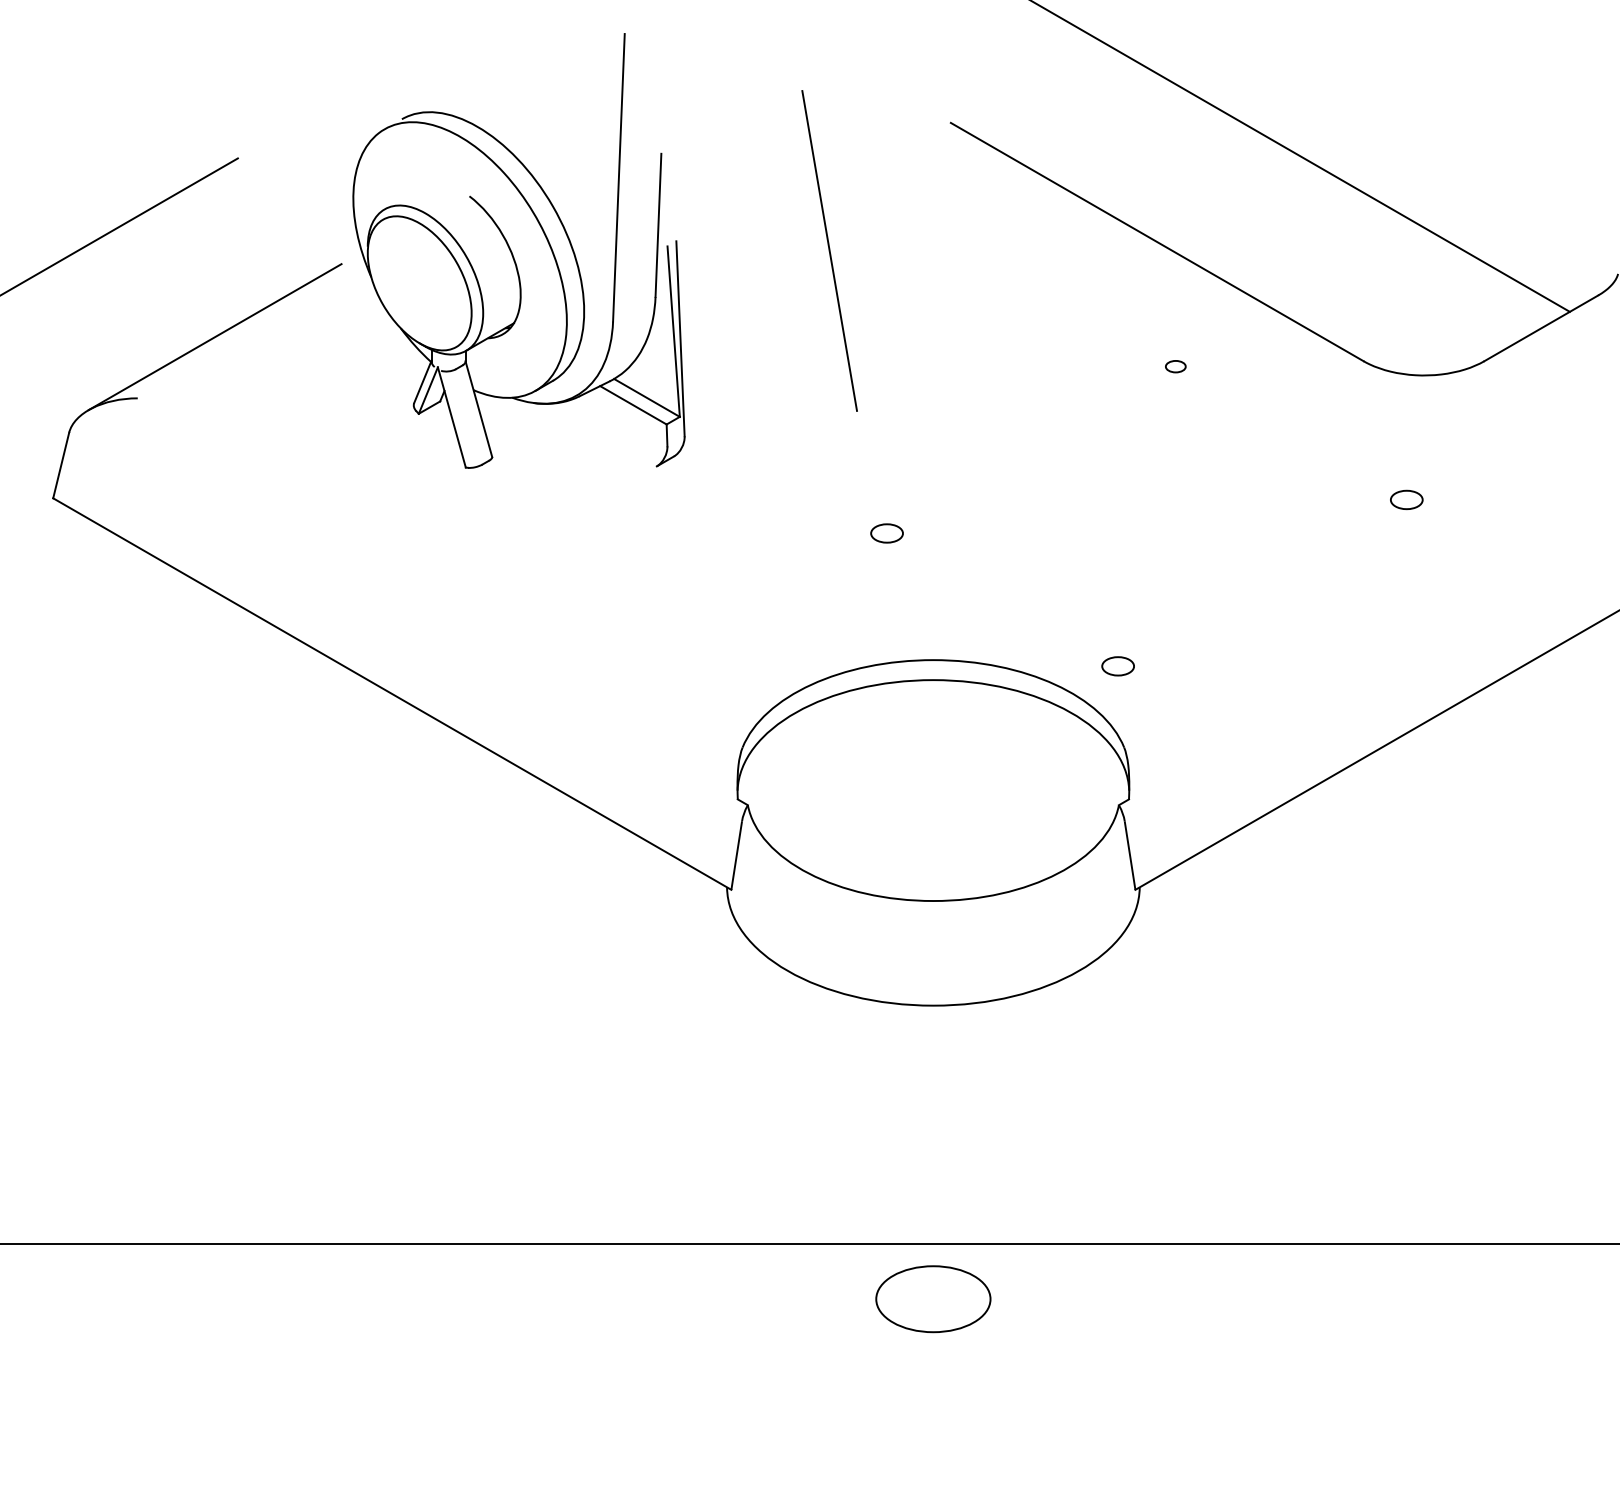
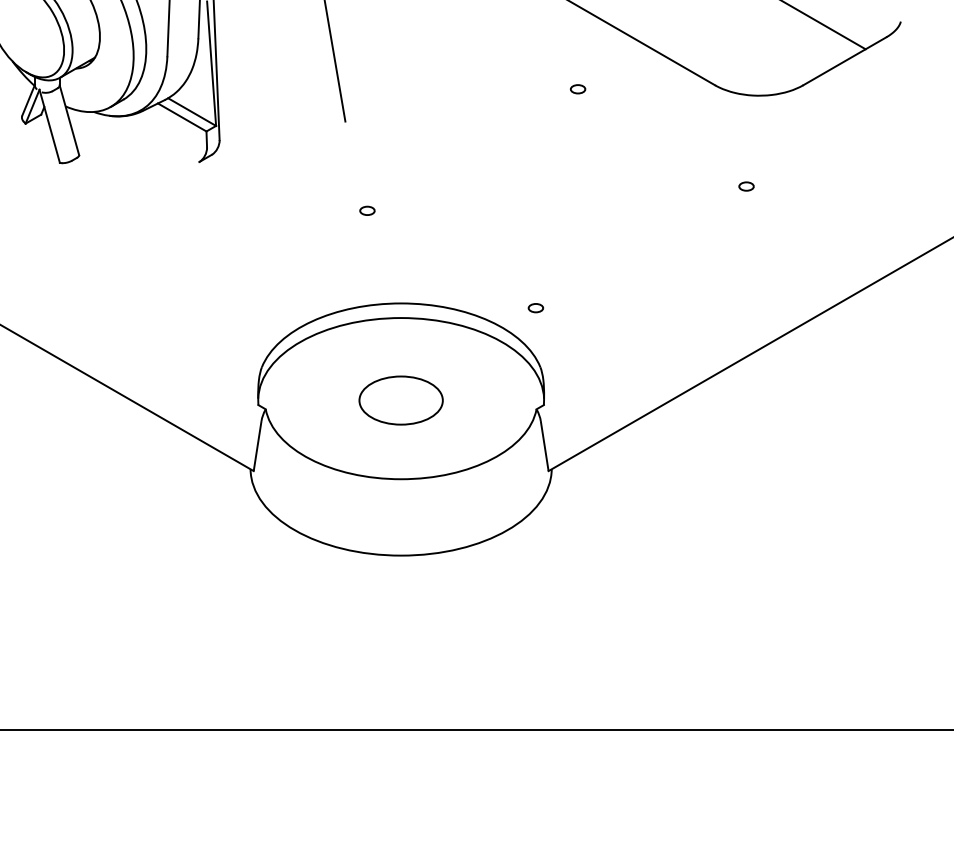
part: (1406, 499) -> (746, 186), size x0.62
part: (887, 532) -> (367, 210), size x0.62
part: (1117, 666) -> (535, 308), size x0.62
part: (933, 1299) -> (401, 400), moved

